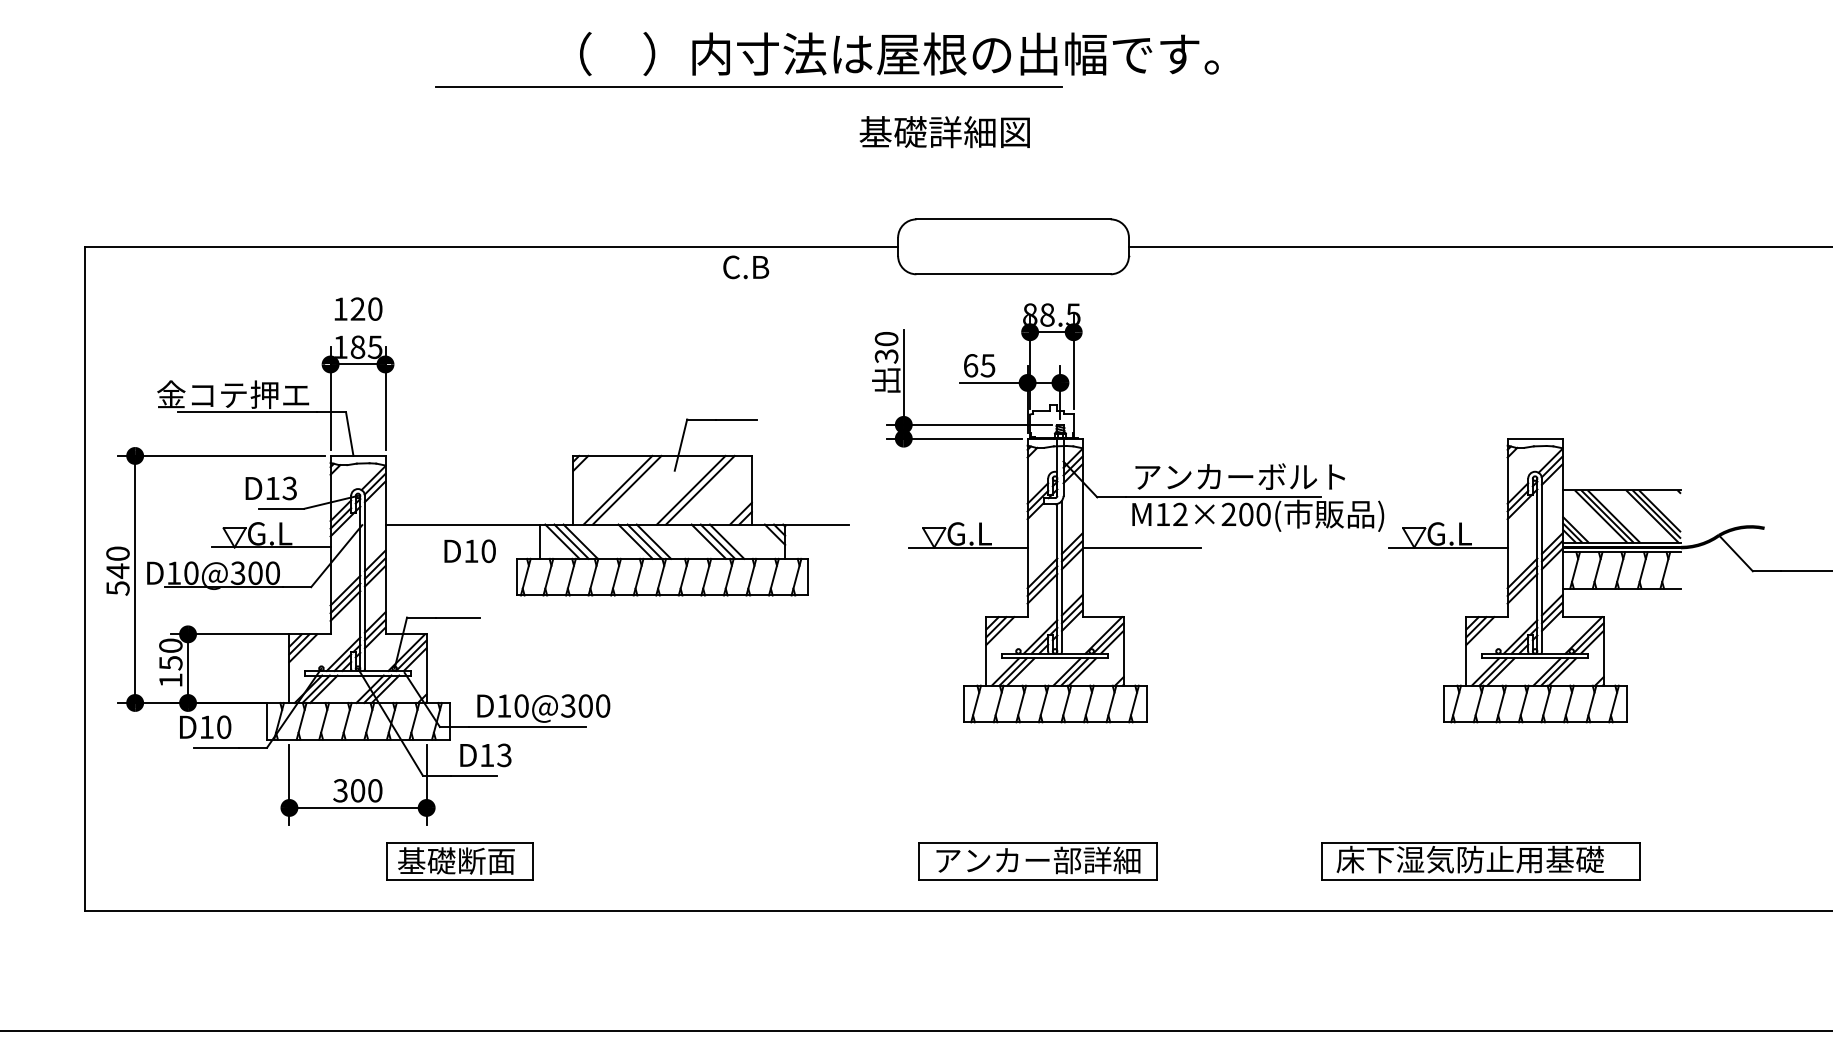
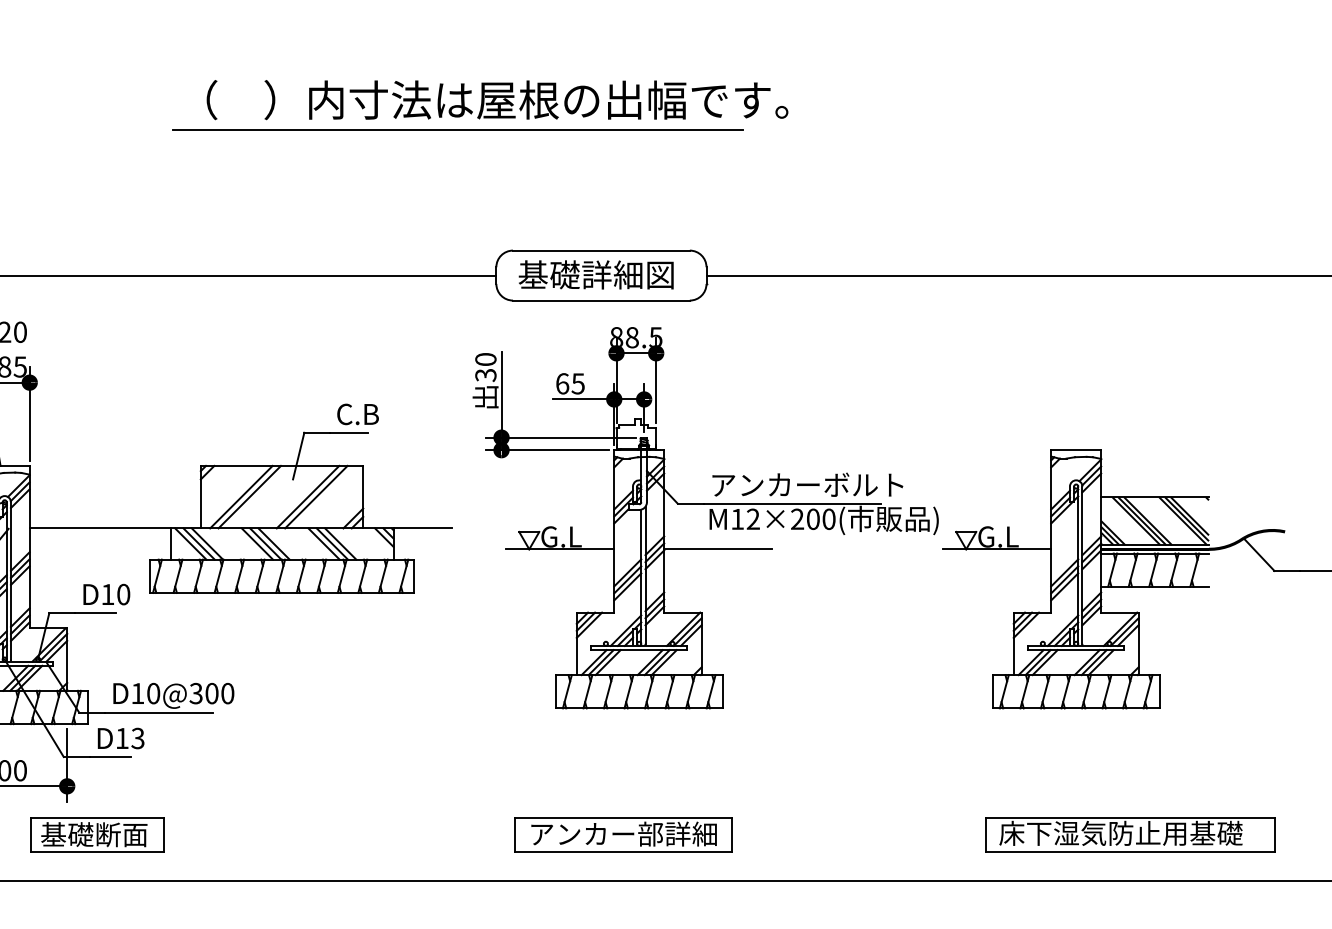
line: (748, 86) -> (457, 129), moved
text: (944, 132) -> (595, 275), moved
text: (746, 267) -> (358, 414), moved
text: (469, 551) -> (106, 594), moved
part: (1480, 861) -> (1130, 835), moved

